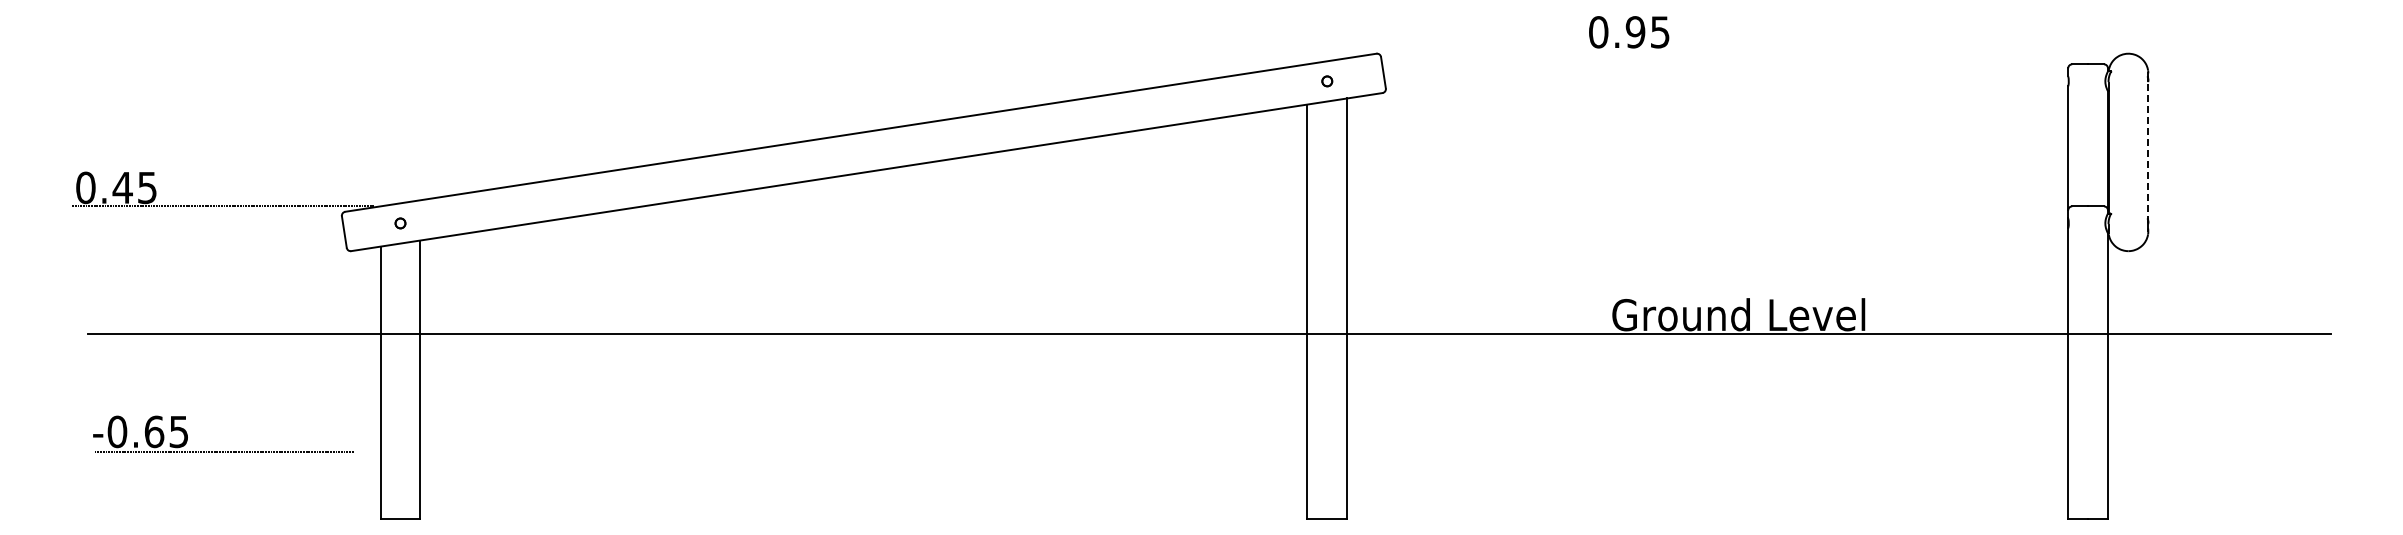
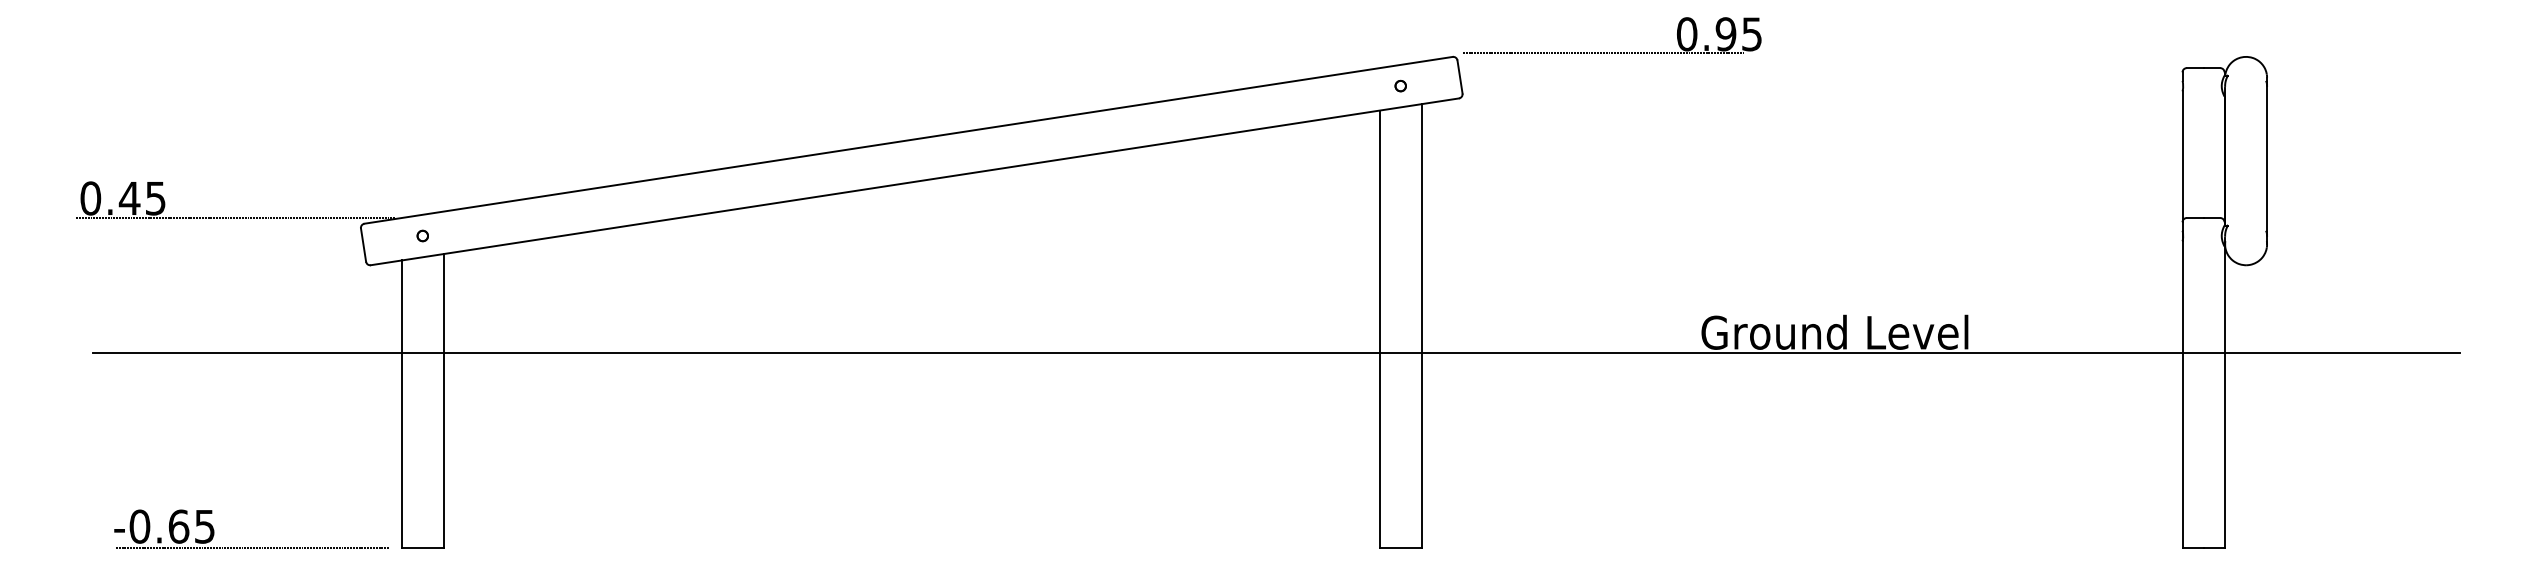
line: (1519, 50) -> (1603, 53), added
line: (2148, 151) -> (2267, 160), dashed -> solid
part: (223, 451) -> (251, 547), moved

